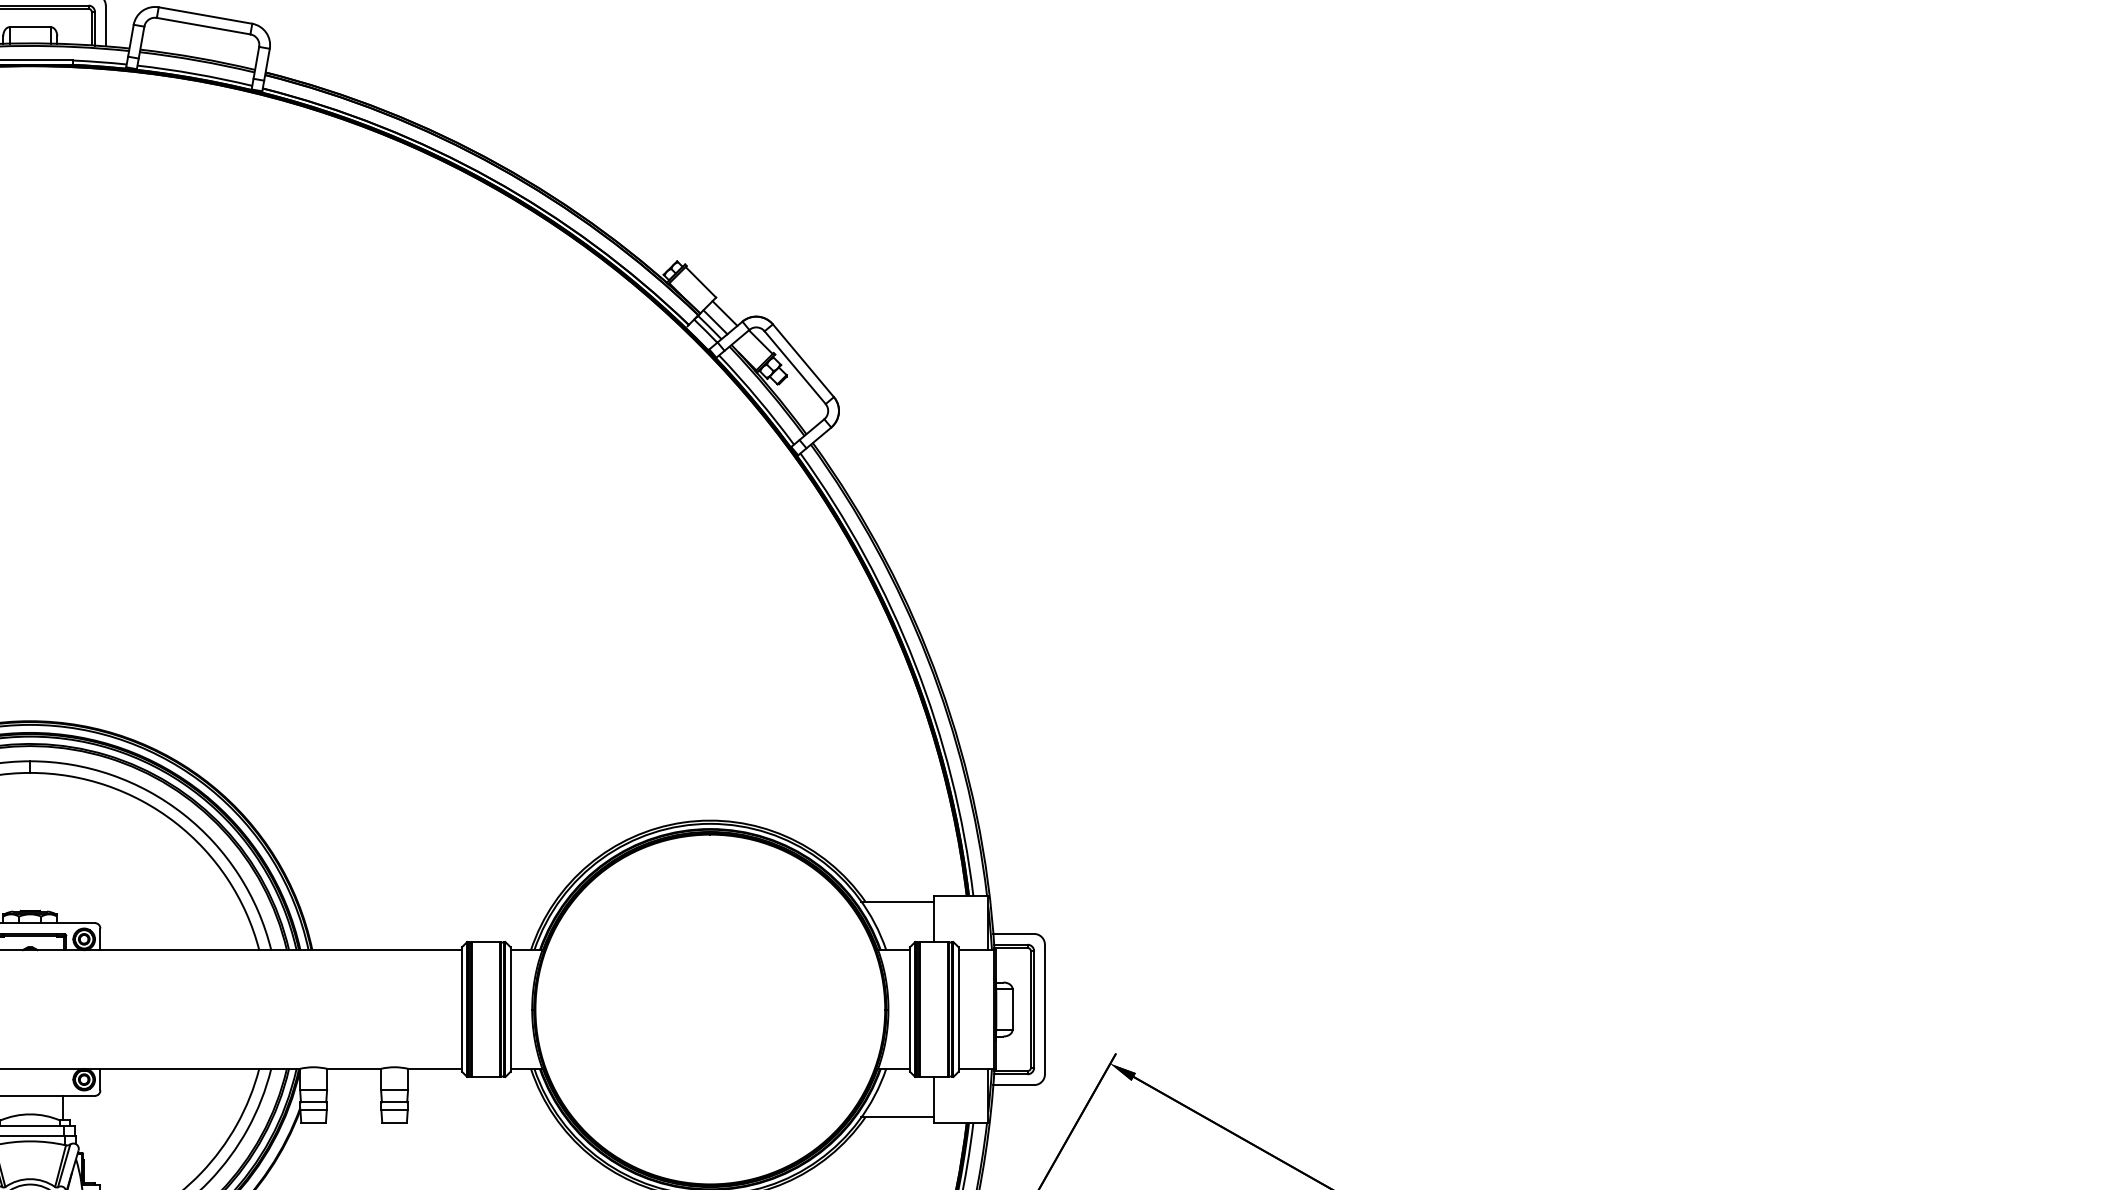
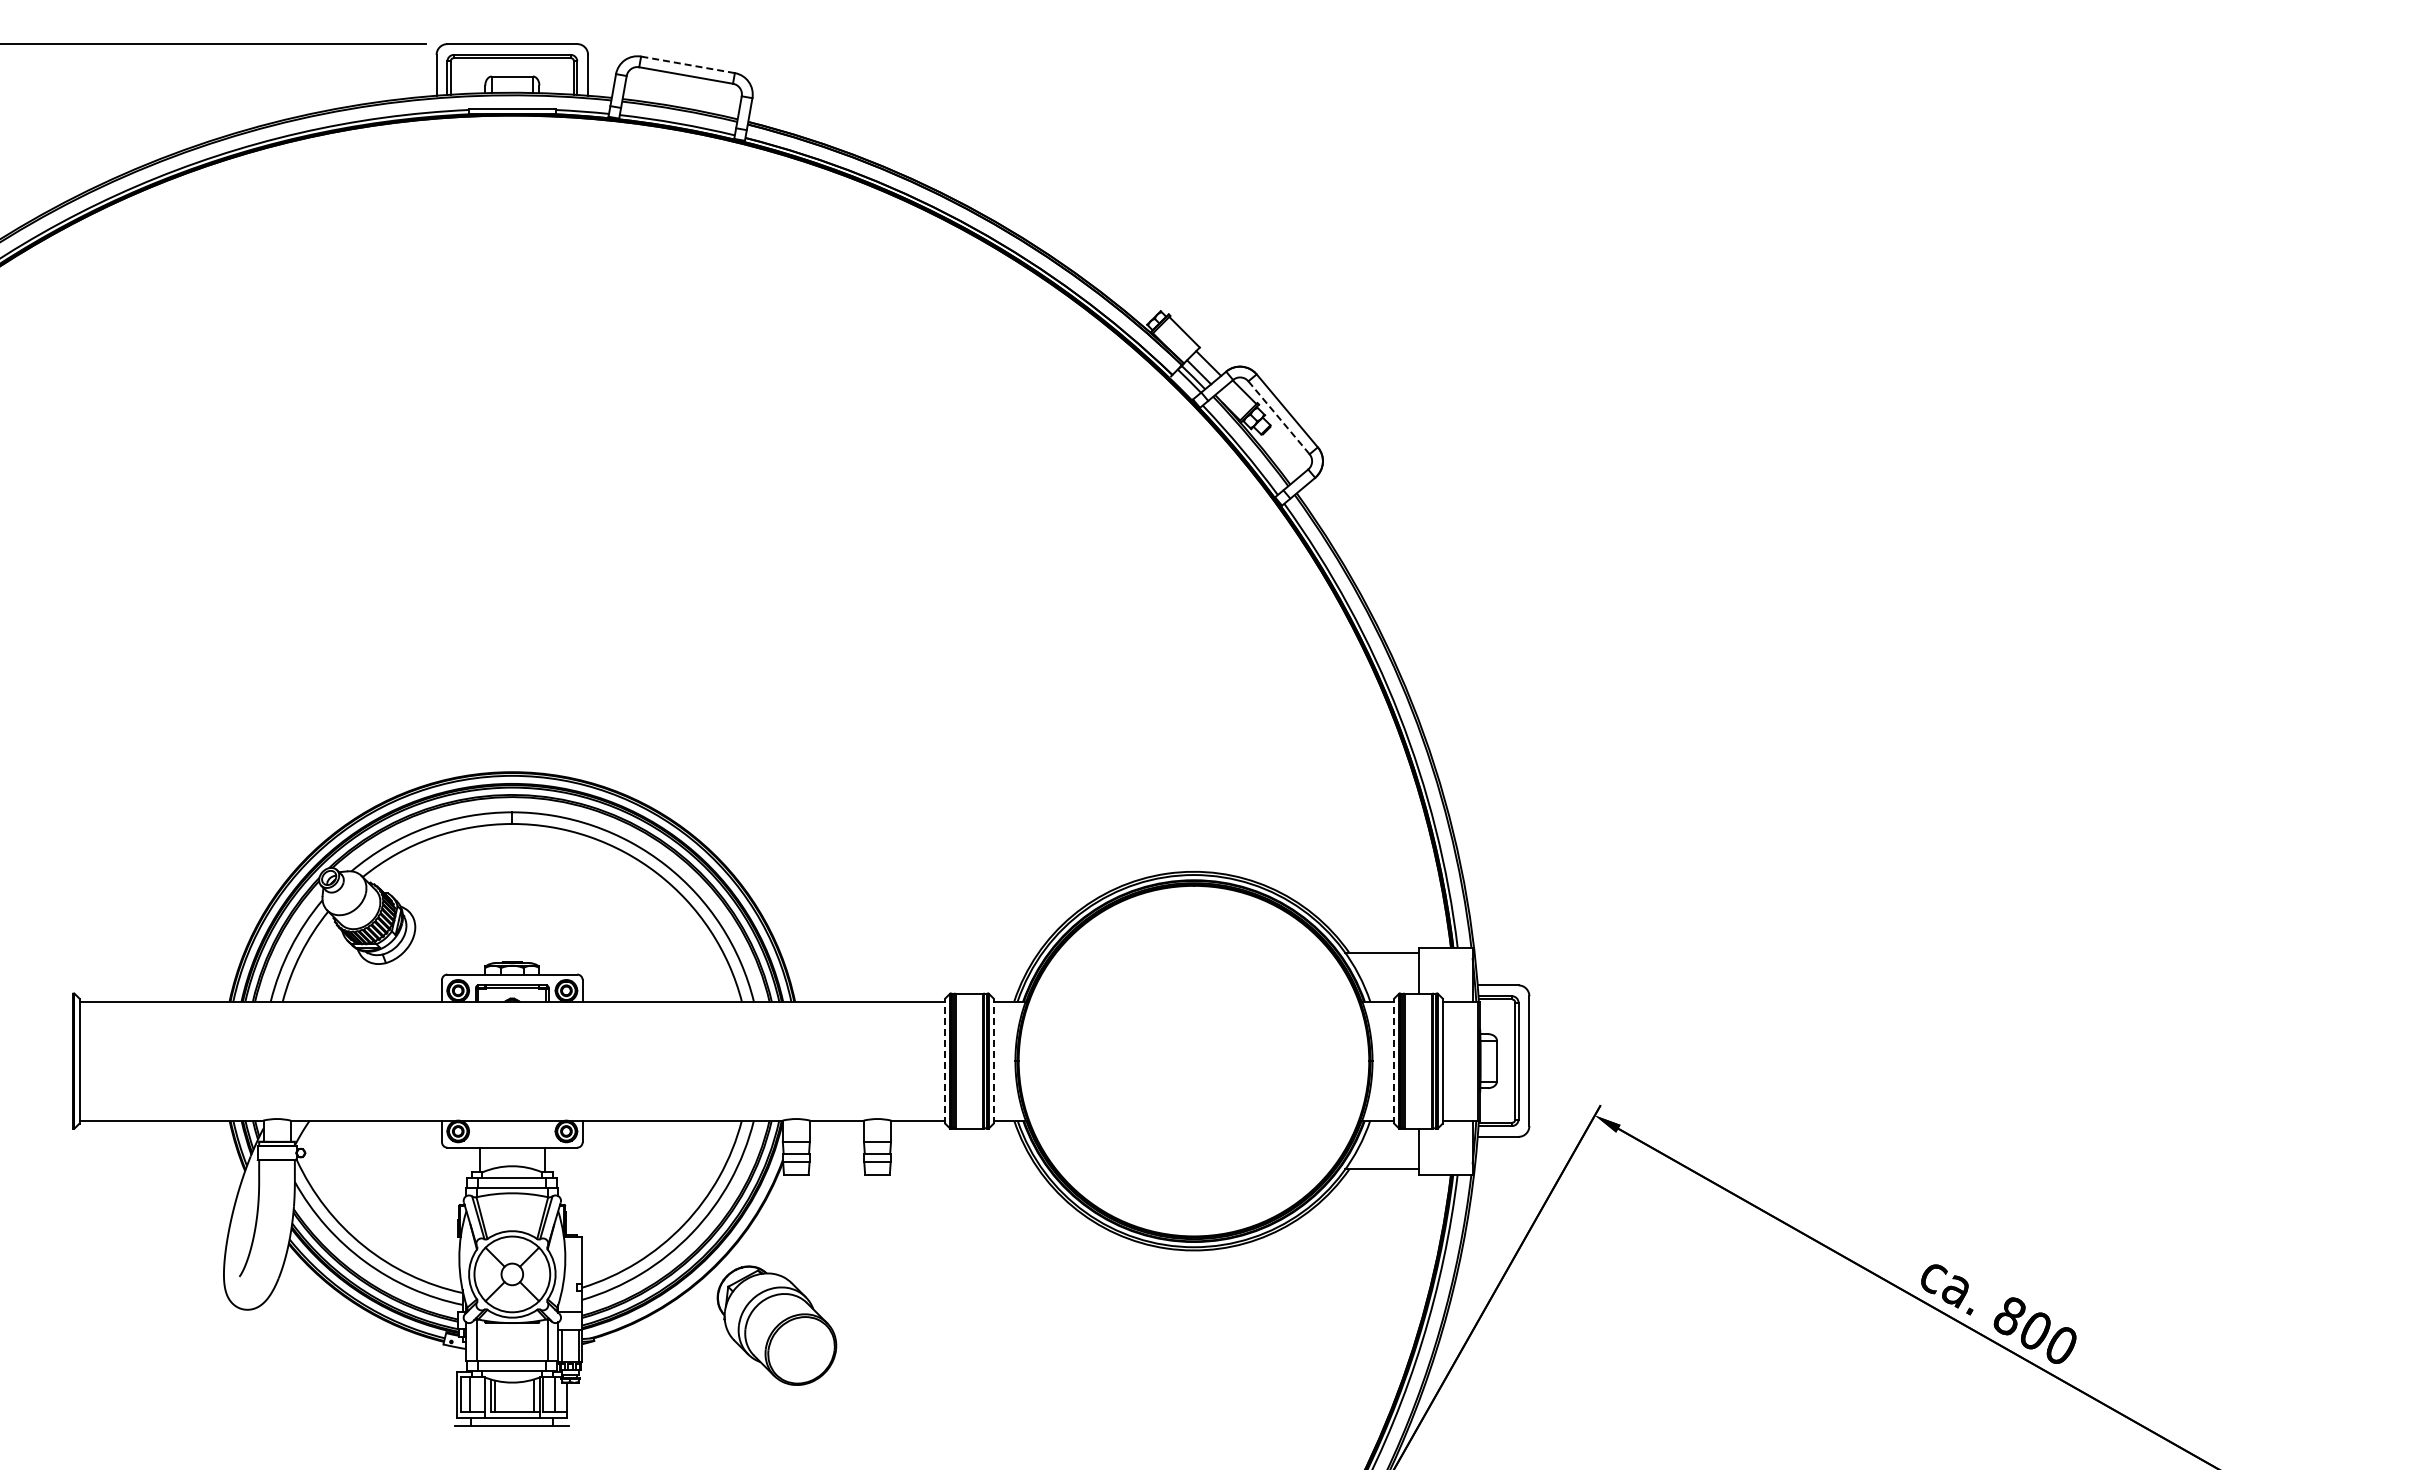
line: (206, 15) -> (688, 64), solid -> dashed
line: (795, 367) -> (1279, 417), solid -> dashed
line: (462, 1008) -> (945, 1060), solid -> dashed
line: (510, 1008) -> (993, 1060), solid -> dashed
line: (910, 1008) -> (1394, 1060), solid -> dashed

